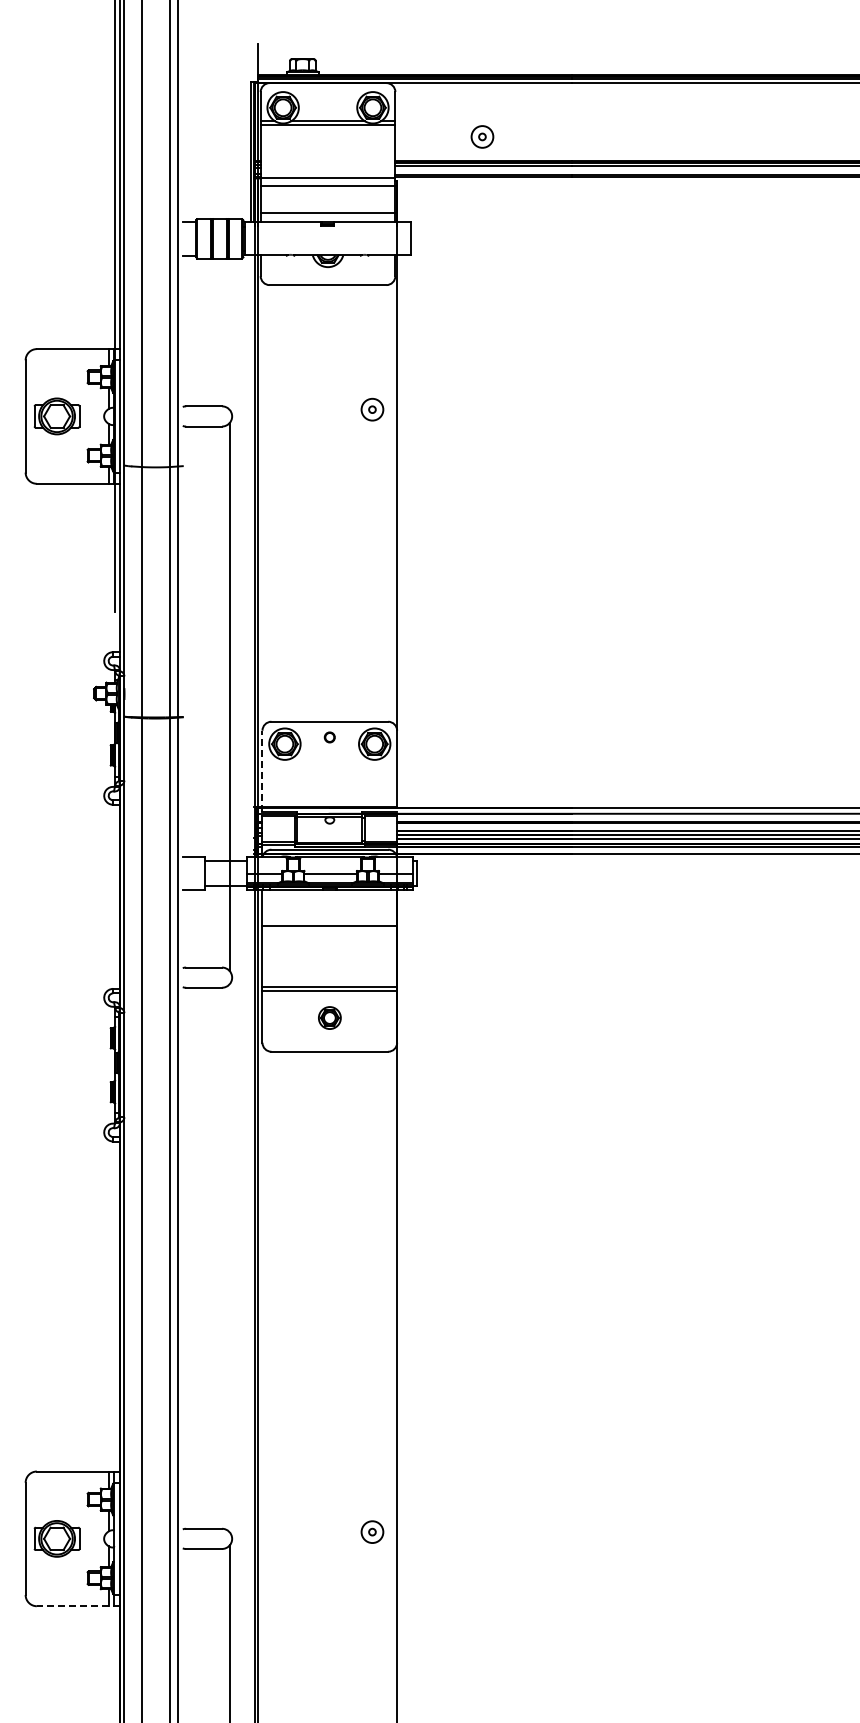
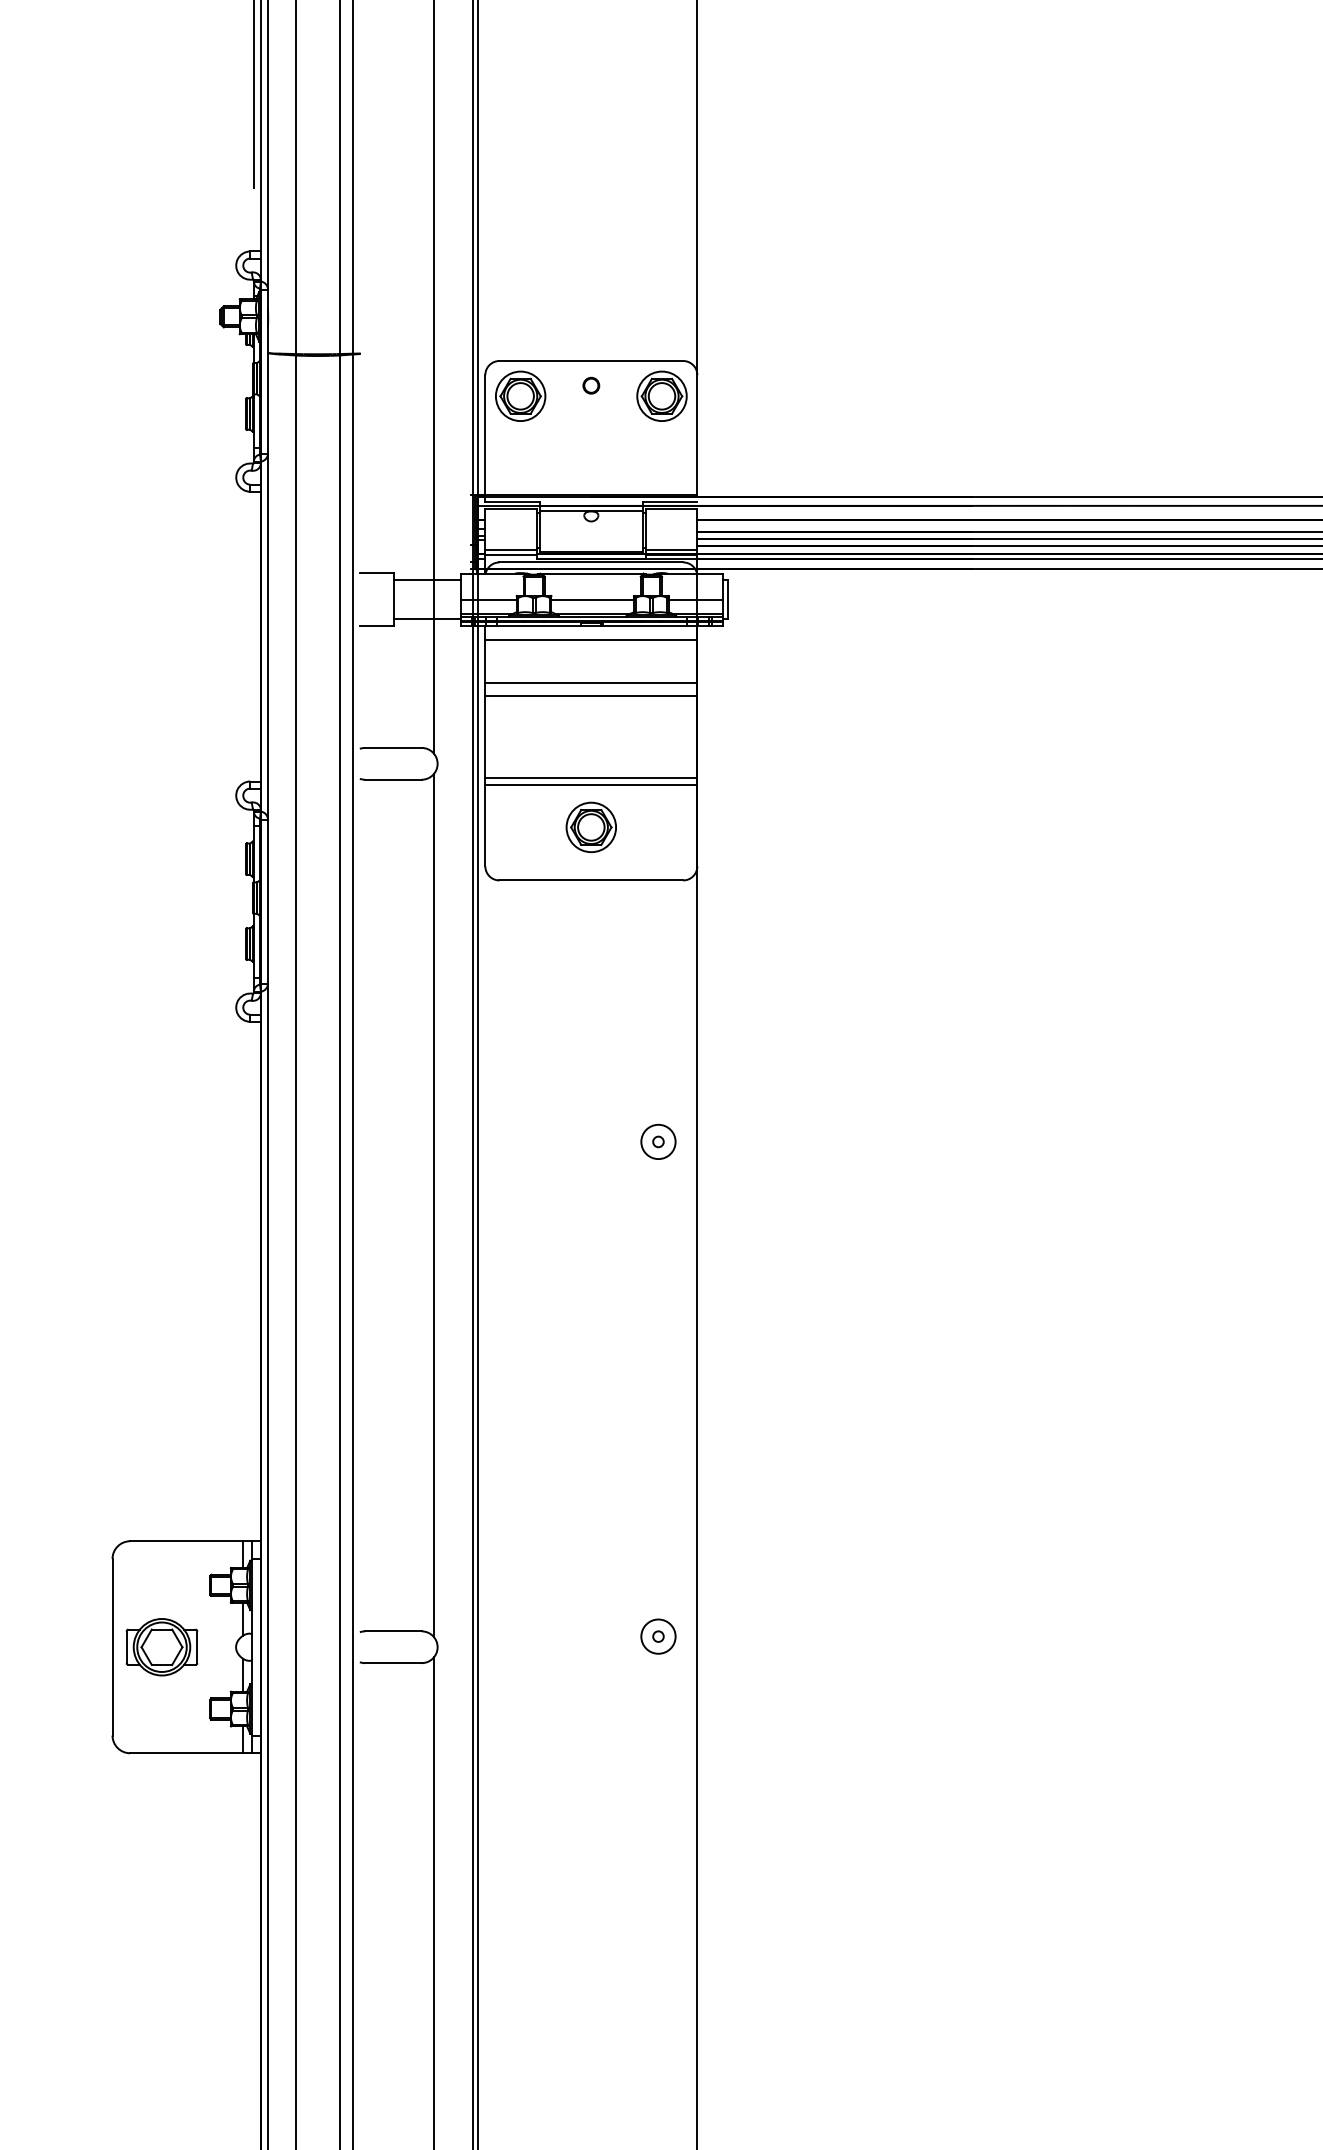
line: (262, 770) -> (485, 437), dashed -> solid
line: (329, 899) -> (590, 640), added
line: (329, 934) -> (590, 695), added
part: (329, 1017) -> (590, 826), size x1.43
part: (372, 1217) -> (658, 1141), added
line: (229, 1258) -> (433, 1205), added
line: (78, 1606) -> (195, 1753), dashed -> solid

